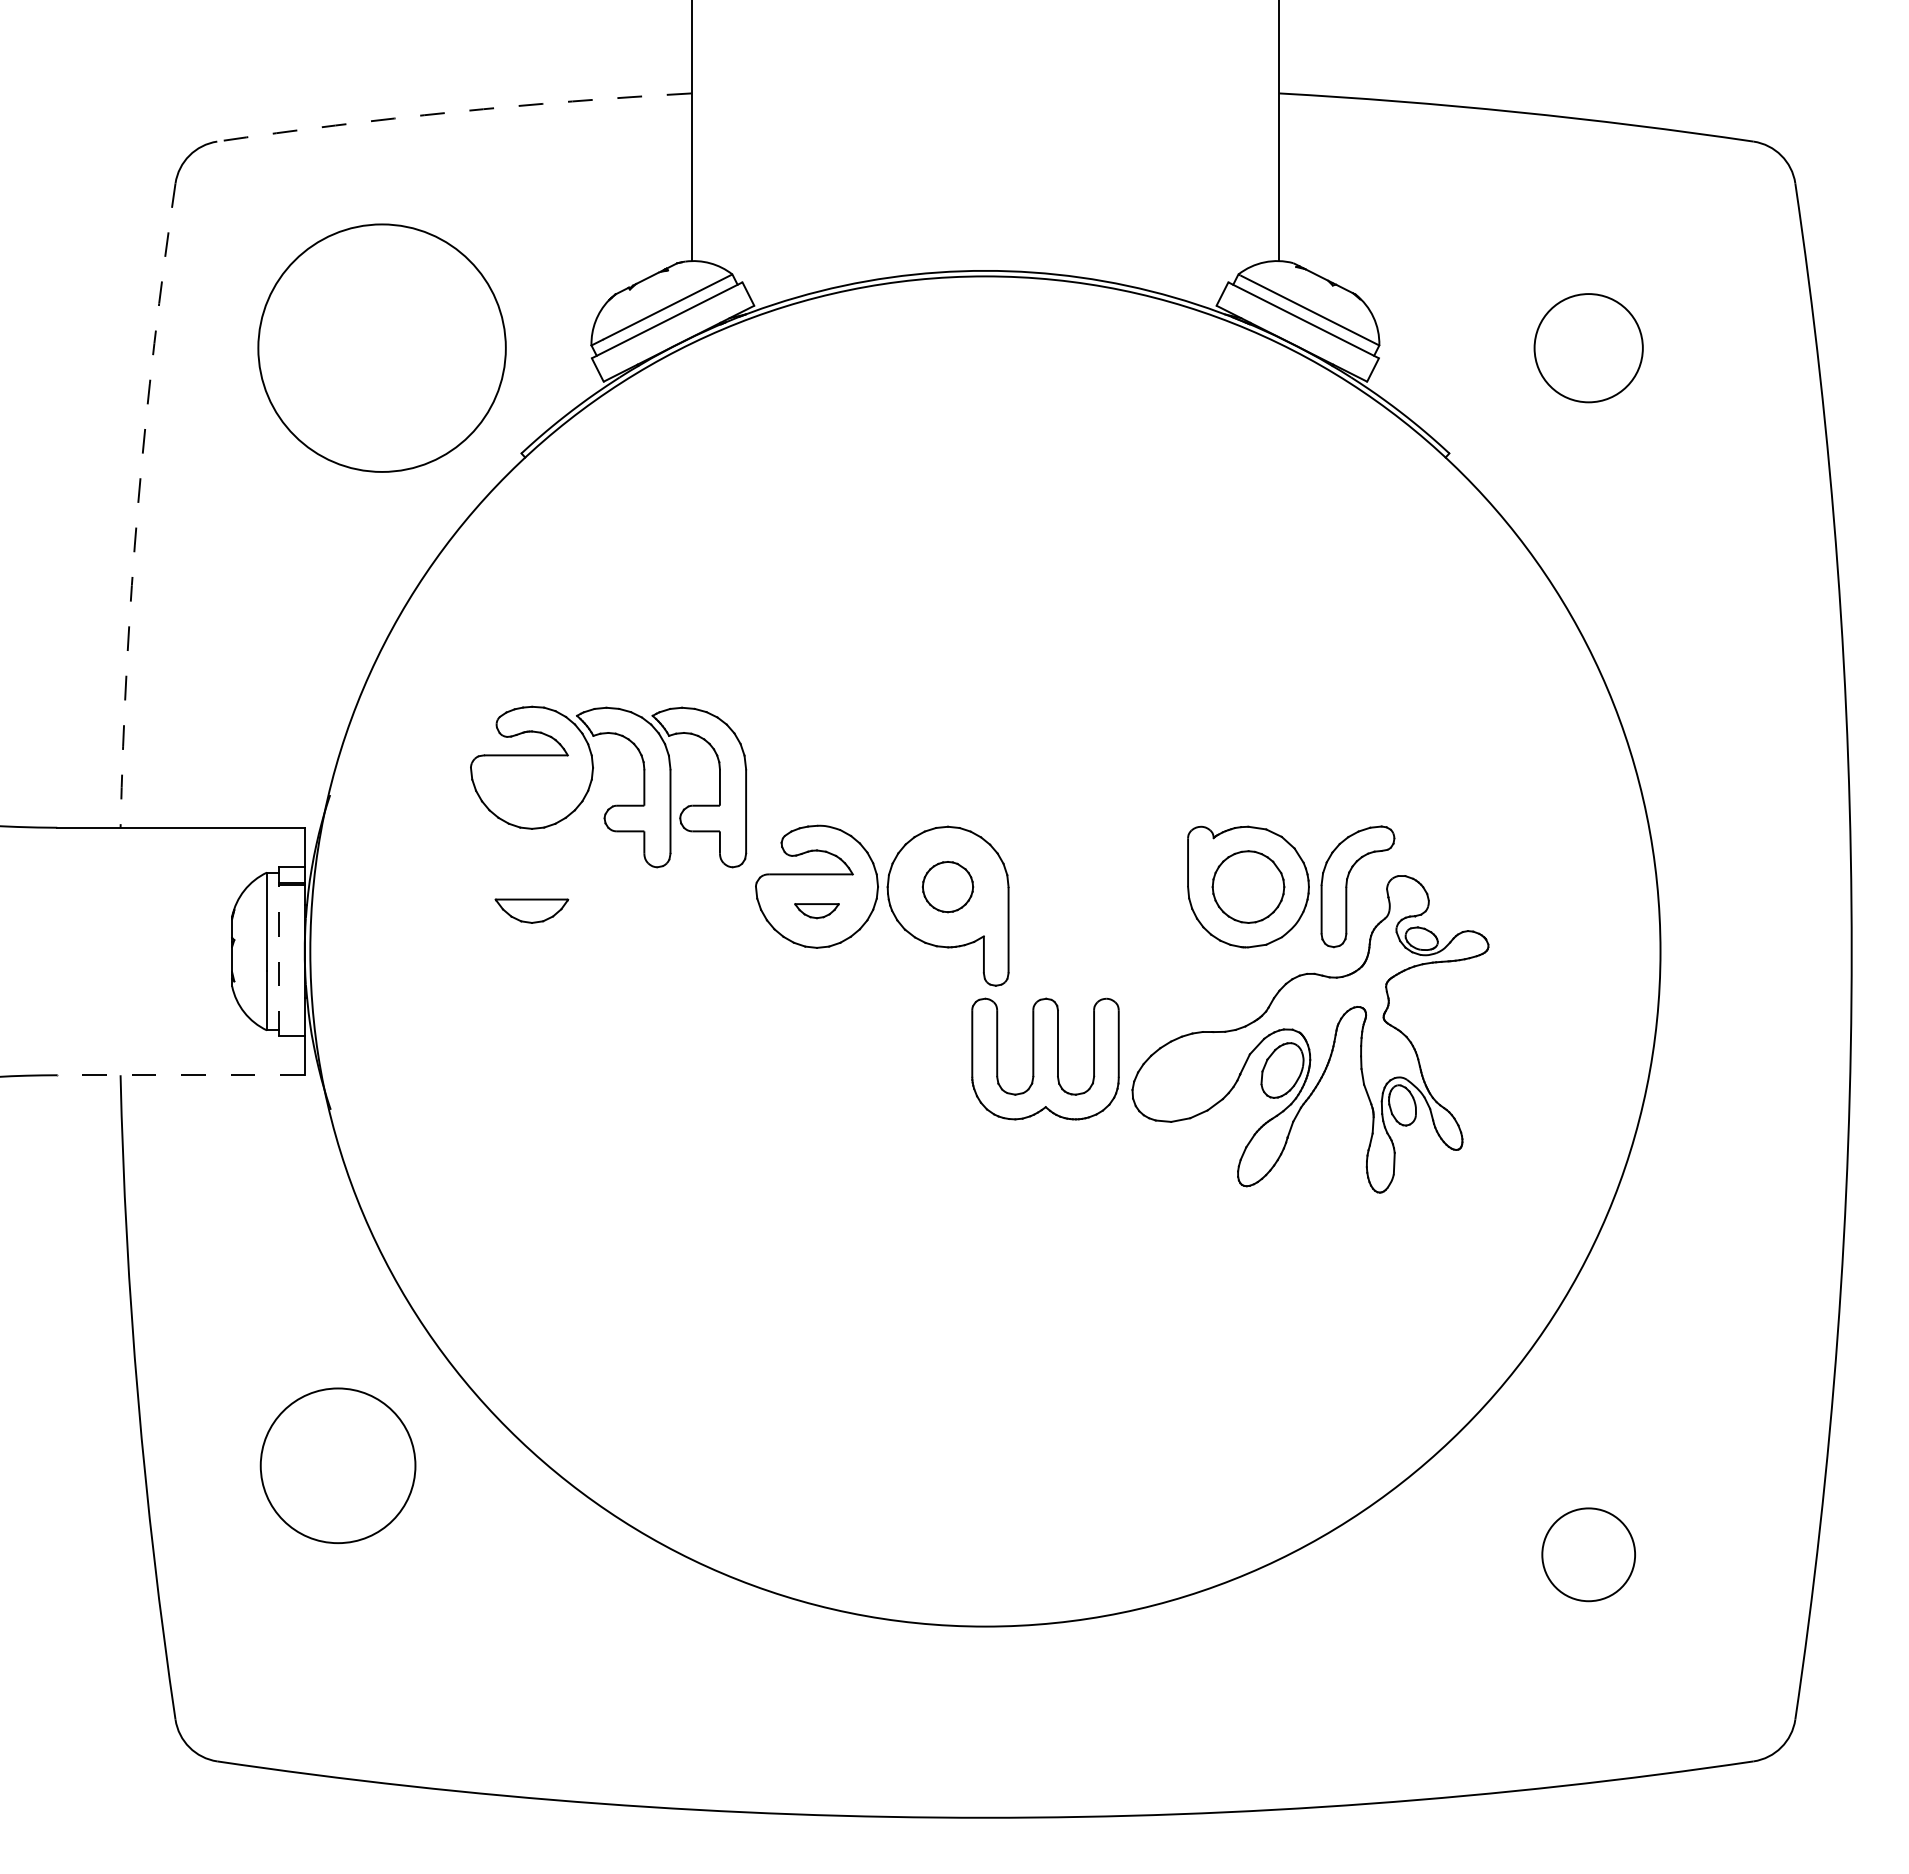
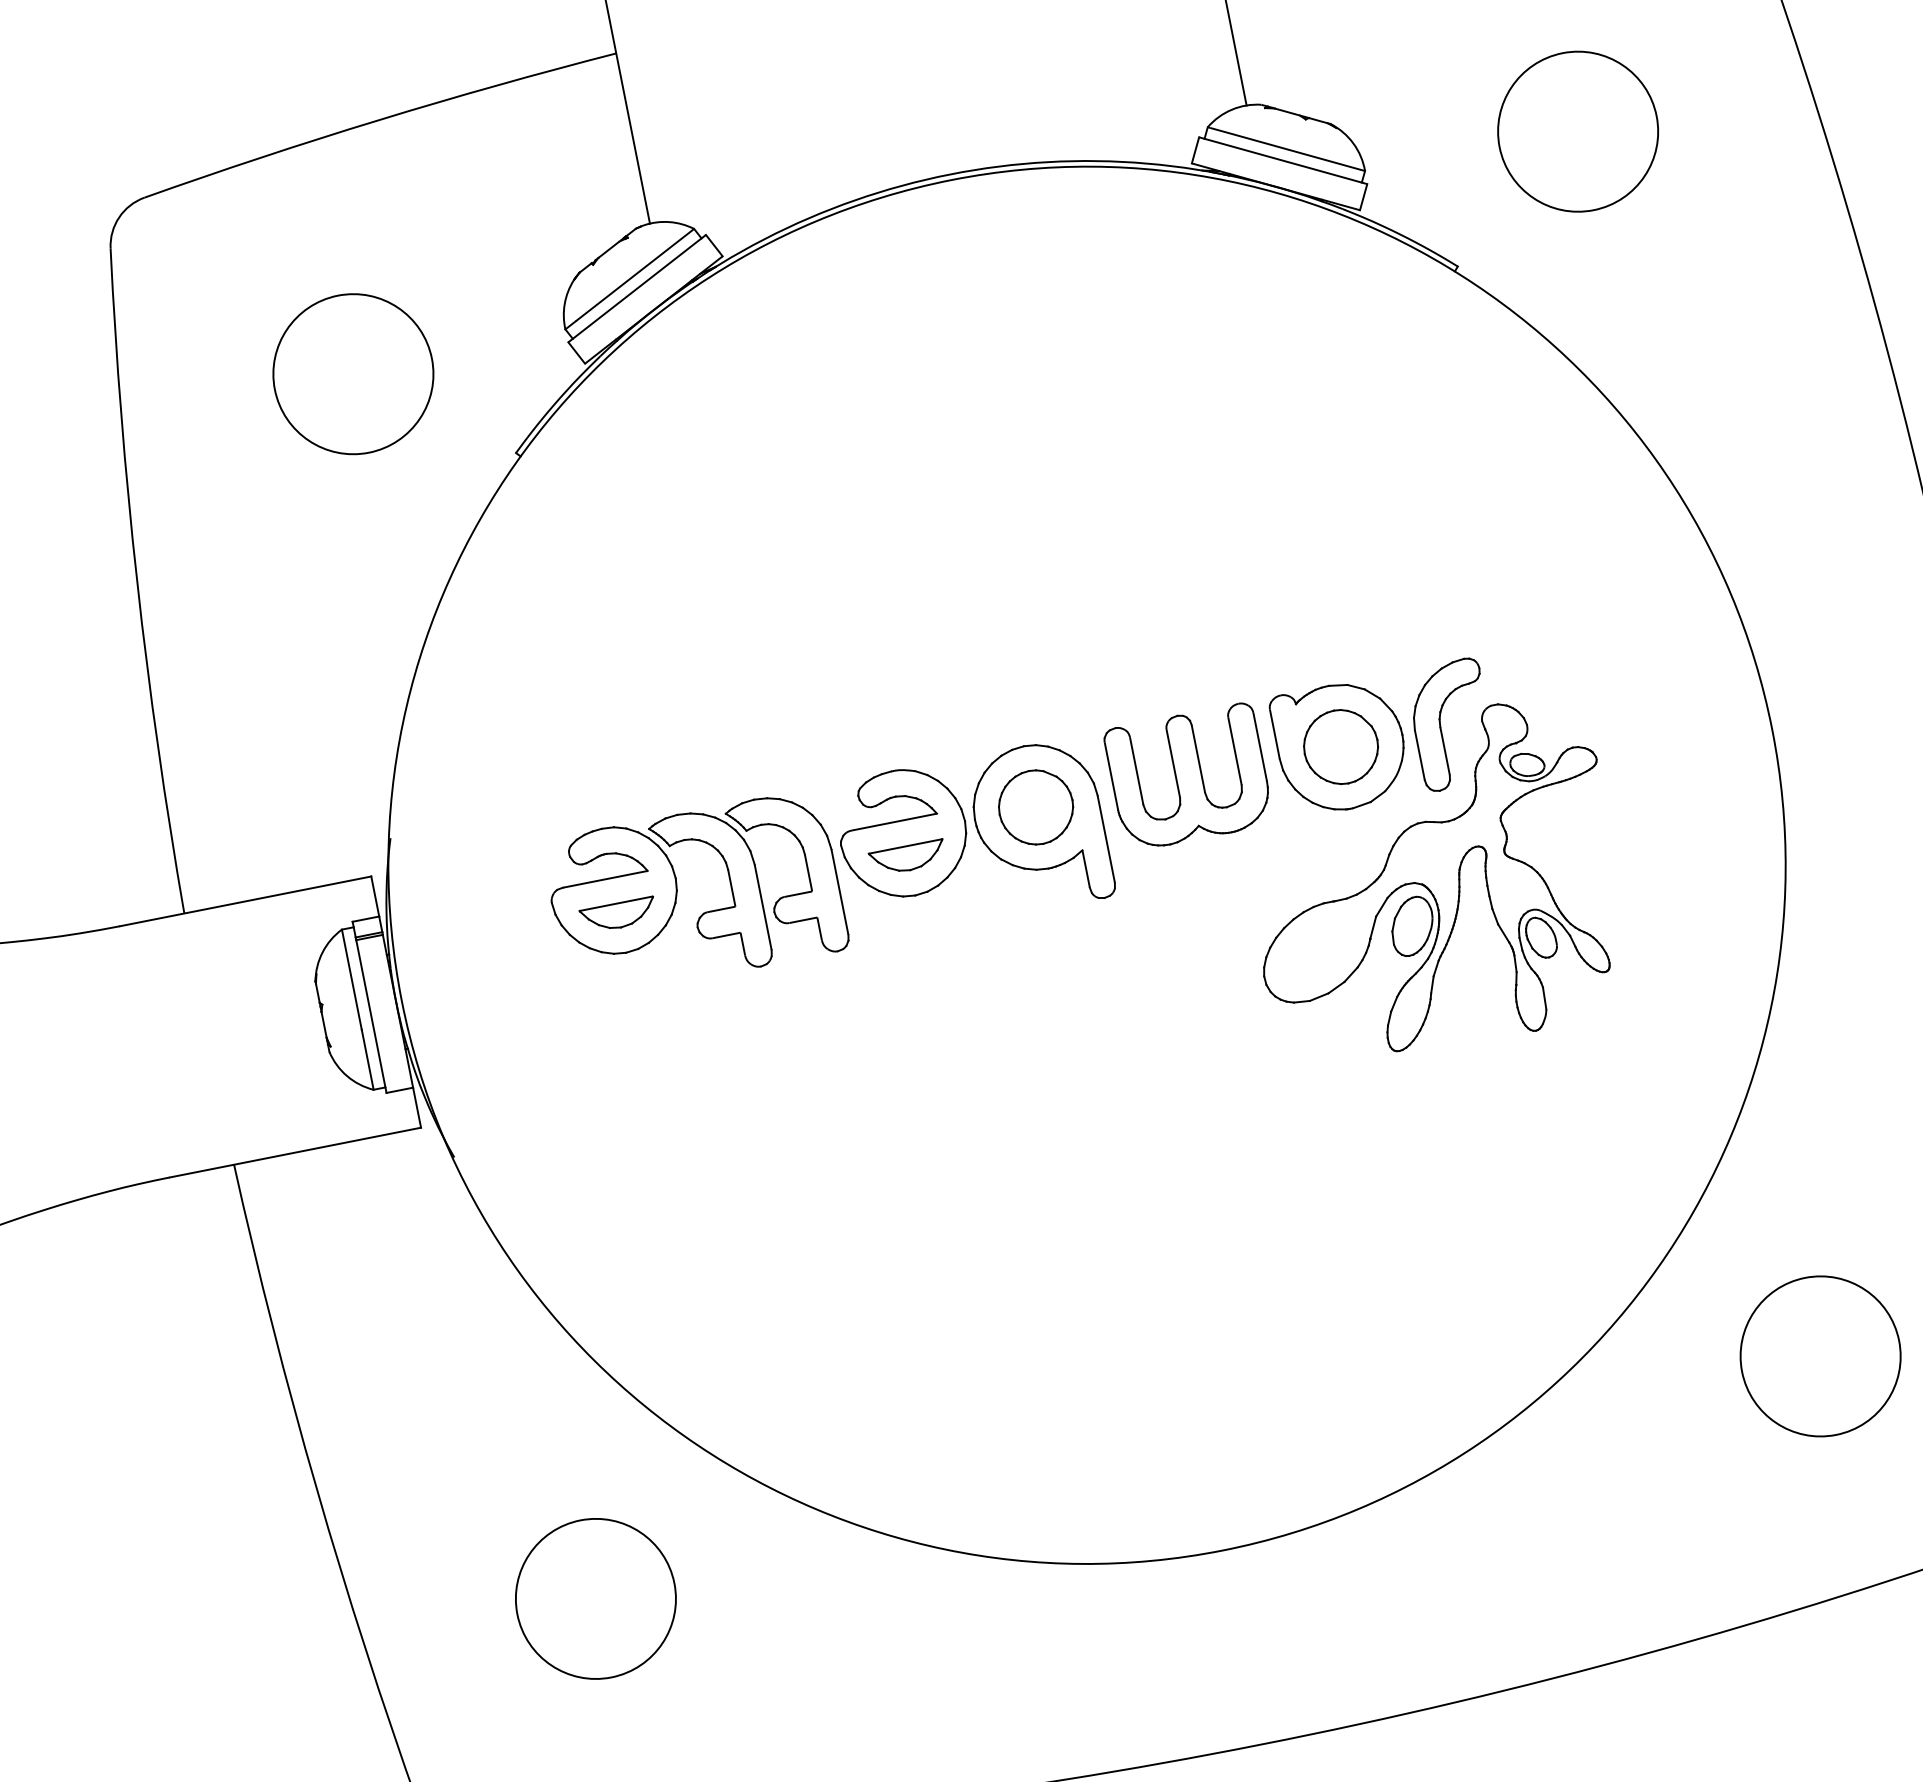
arc: (453, 112) -> (378, 120), dashed -> solid
circle: (381, 347) -> (352, 373), size x0.62
circle: (1588, 347) -> (1577, 131), size x1.43
arc: (138, 504) -> (137, 581), dashed -> solid
part: (592, 781) -> (677, 892), moved
part: (947, 886) -> (1035, 806), size x1.43
part: (816, 910) -> (907, 857), size x1.67
line: (278, 960) -> (371, 1016), dashed -> solid
part: (1045, 1058) -> (1188, 776), moved
line: (181, 1075) -> (295, 1152), dashed -> solid
circle: (337, 1465) -> (595, 1598), moved
circle: (1588, 1554) -> (1820, 1356), size x1.67

